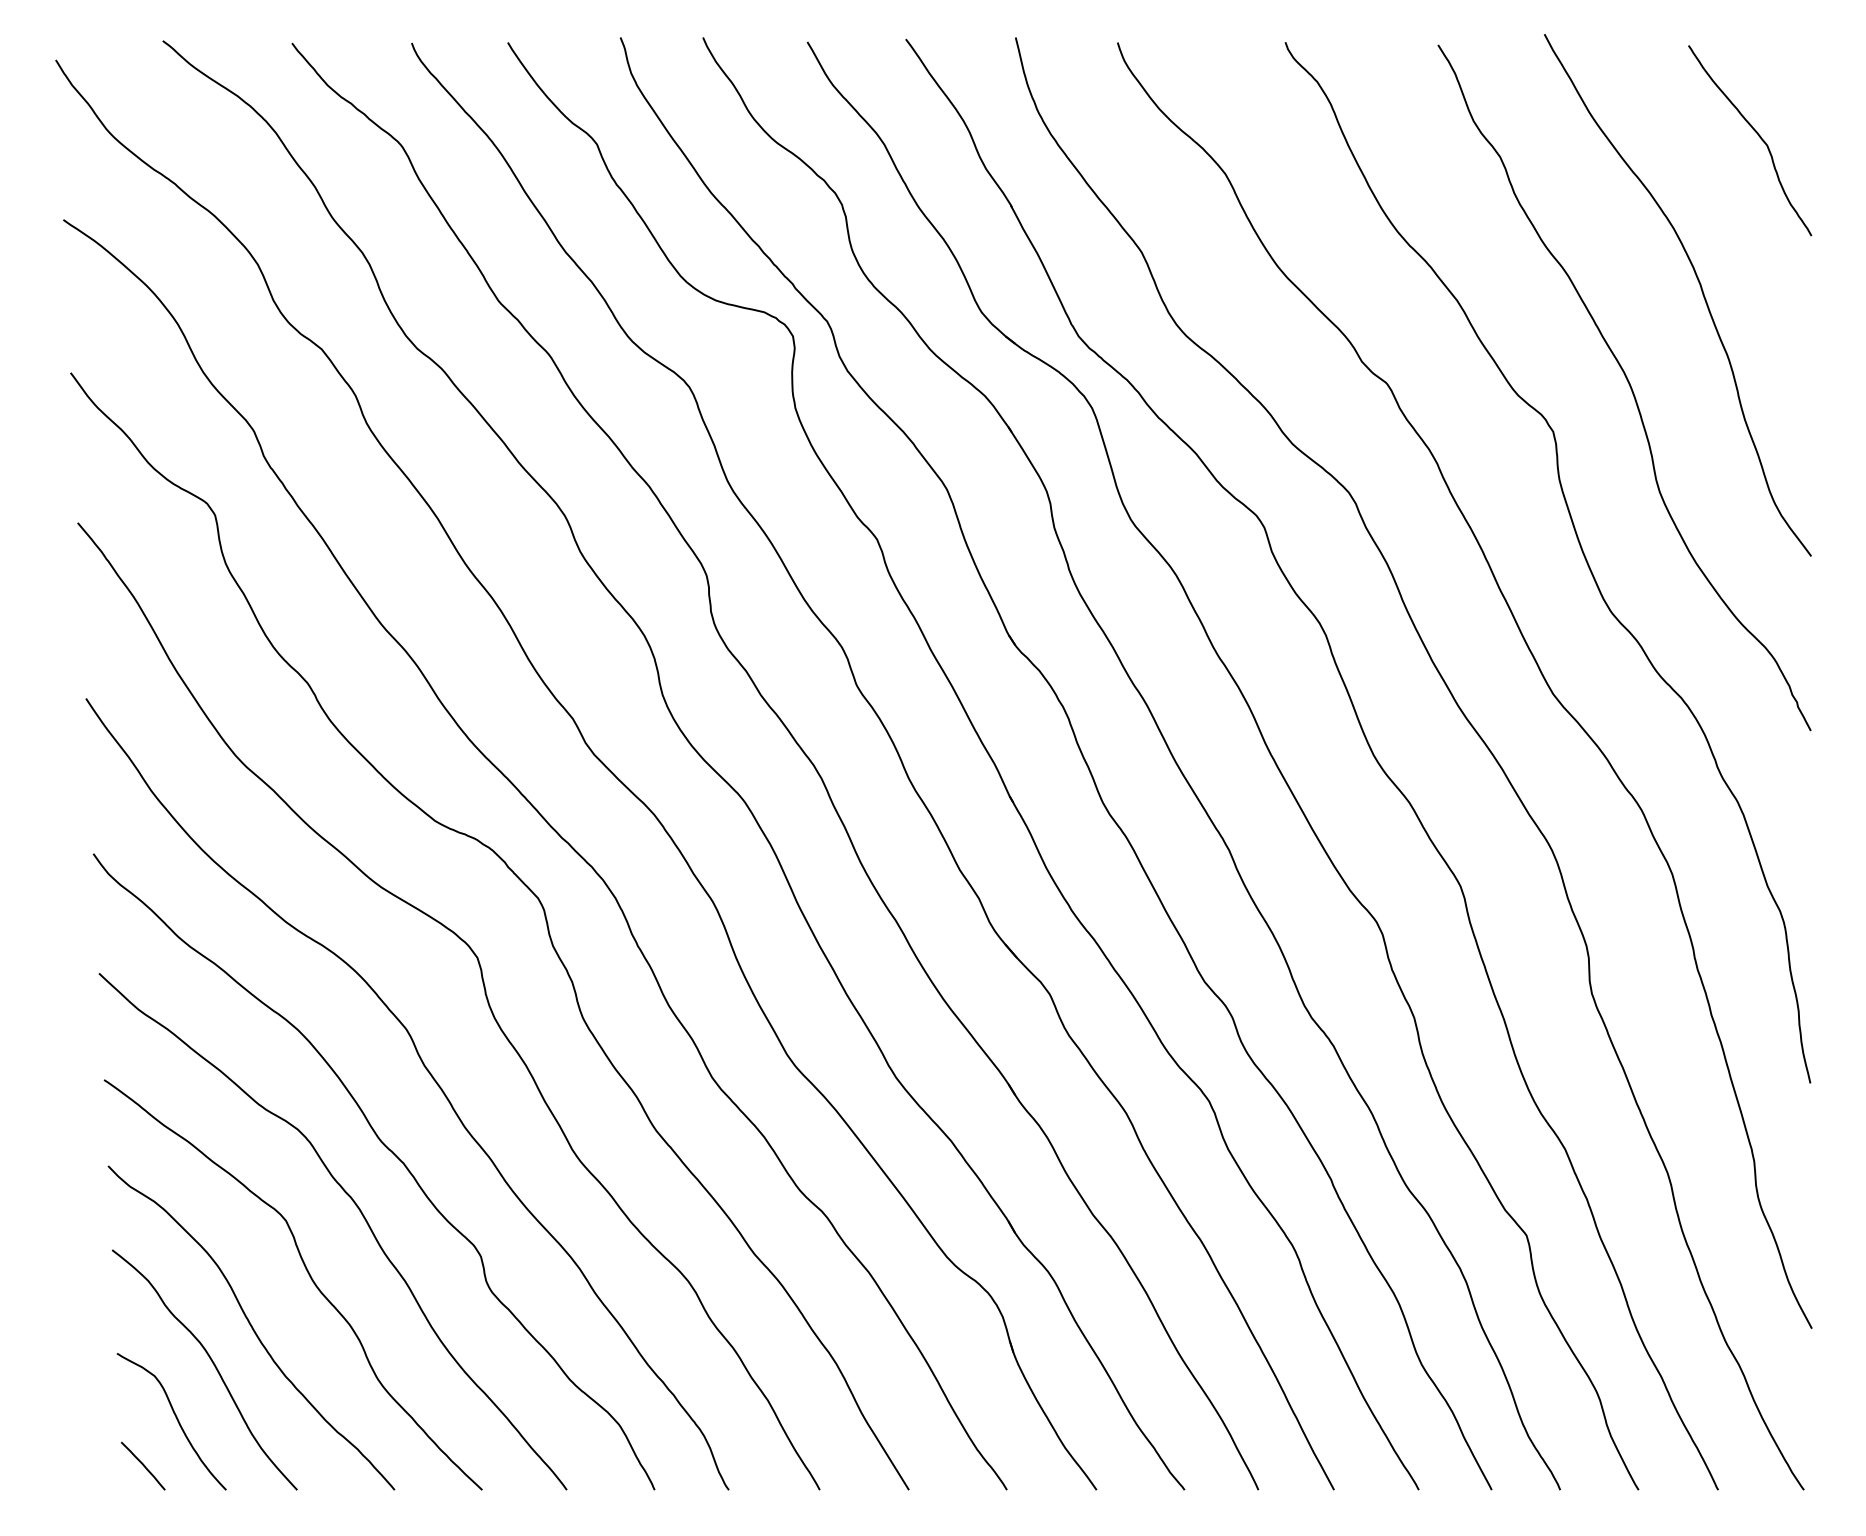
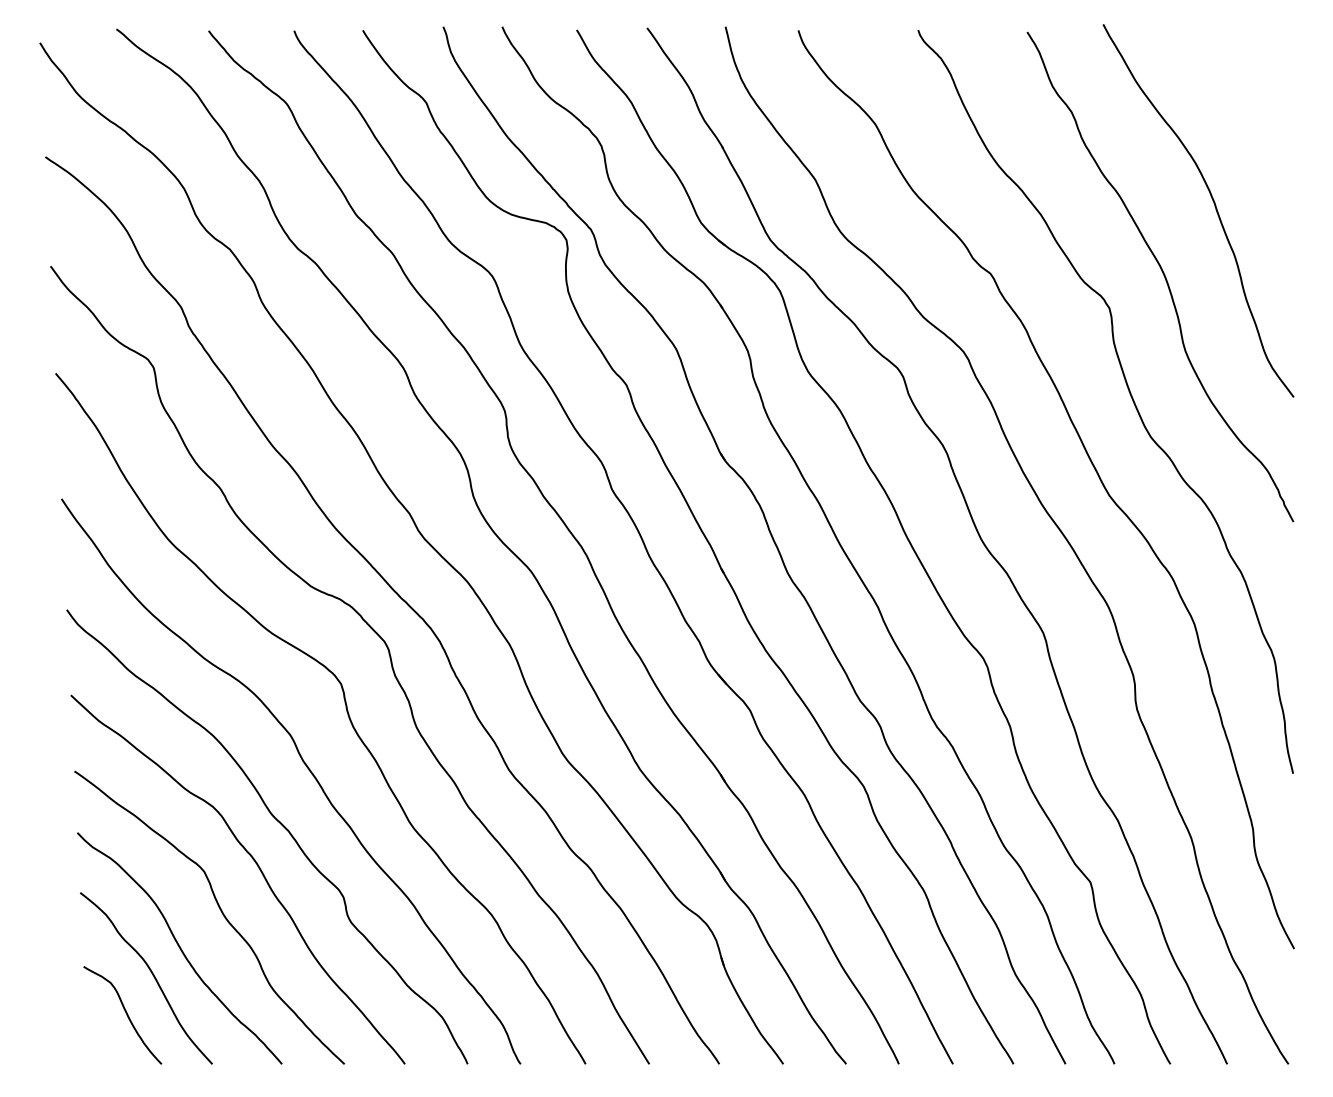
curve: (1756, 133) -> (1254, 95), removed
line: (143, 1465) -> (102, 1046), removed

